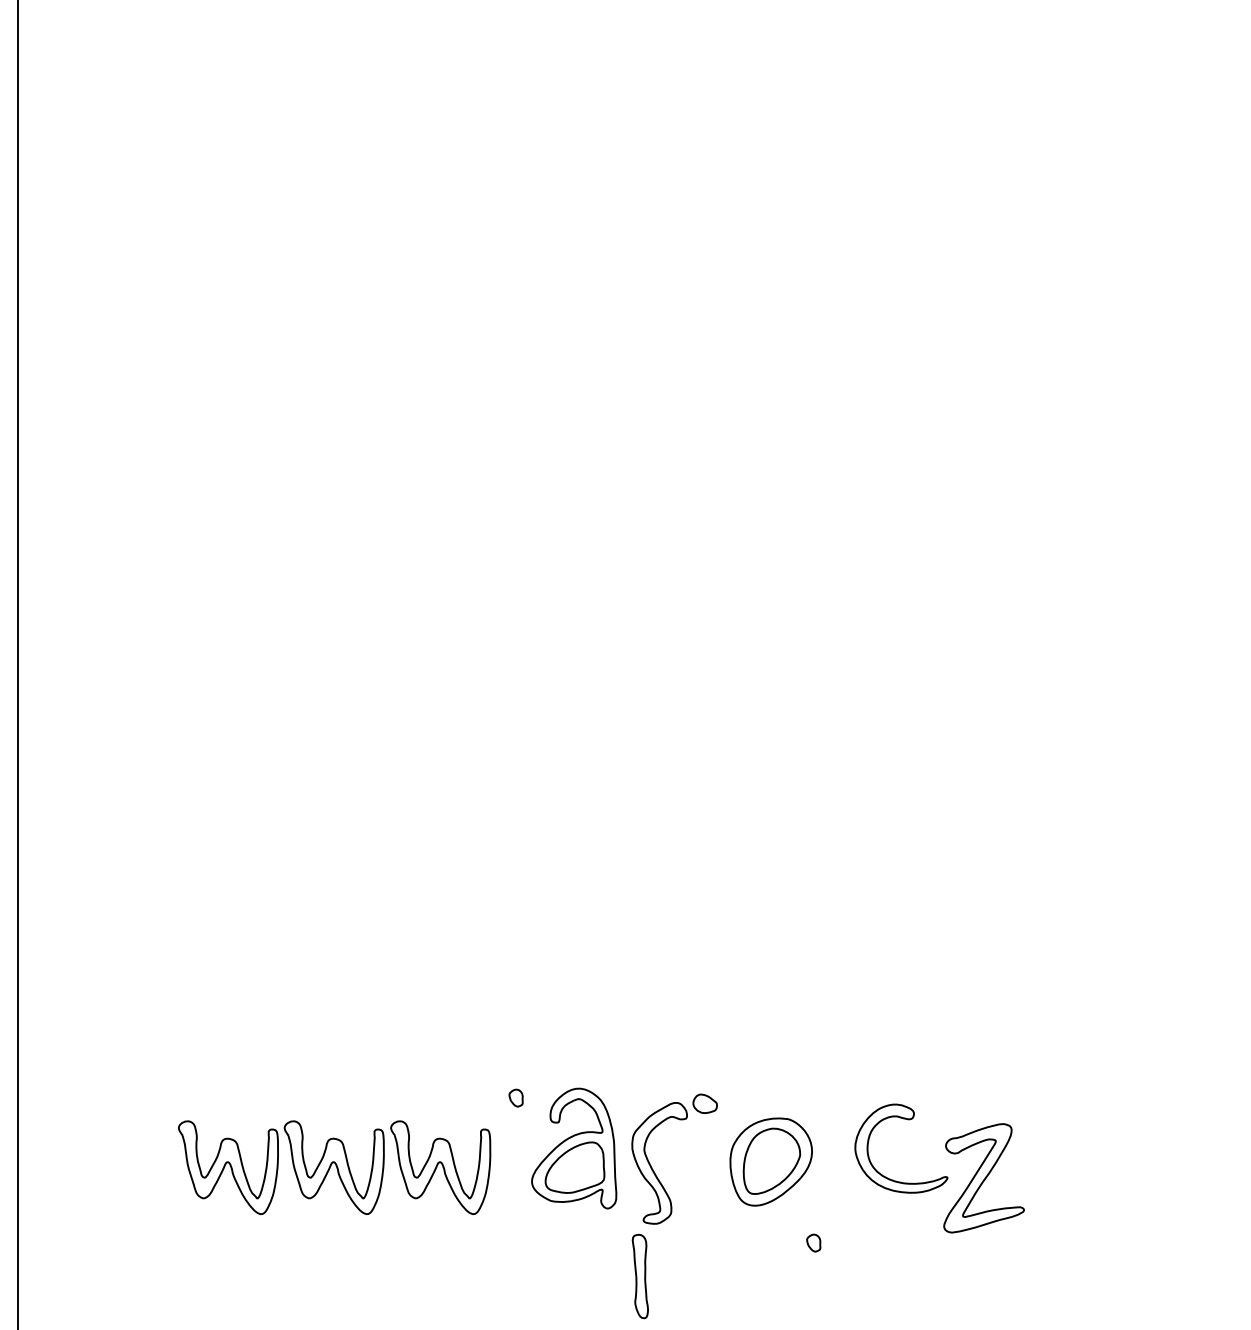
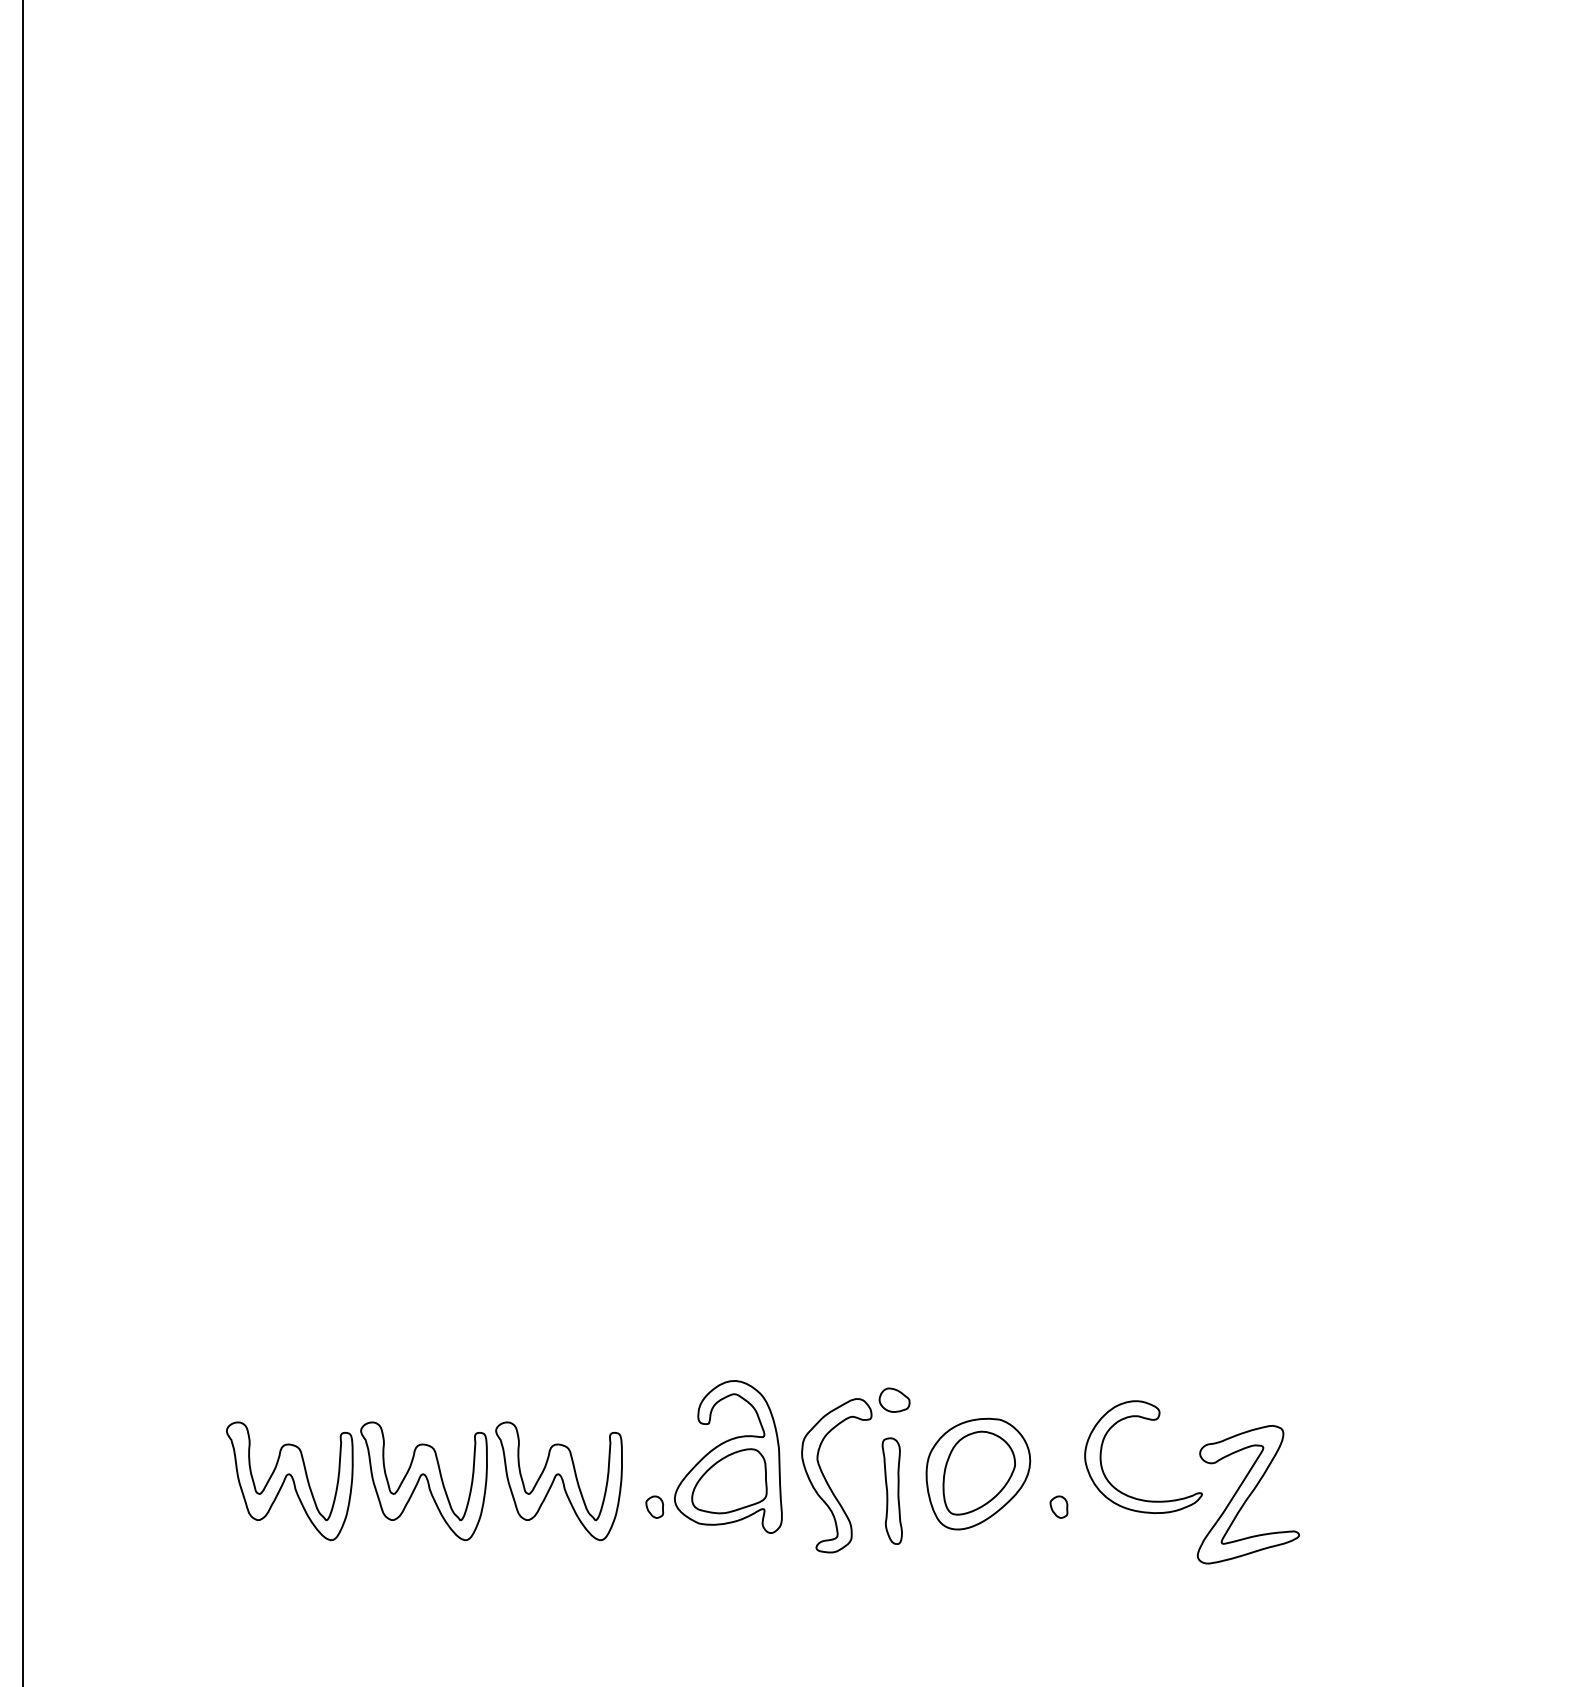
part: (515, 1097) -> (653, 1506), moved
part: (813, 1242) -> (1058, 1506), moved
part: (639, 1276) -> (891, 1491), moved

